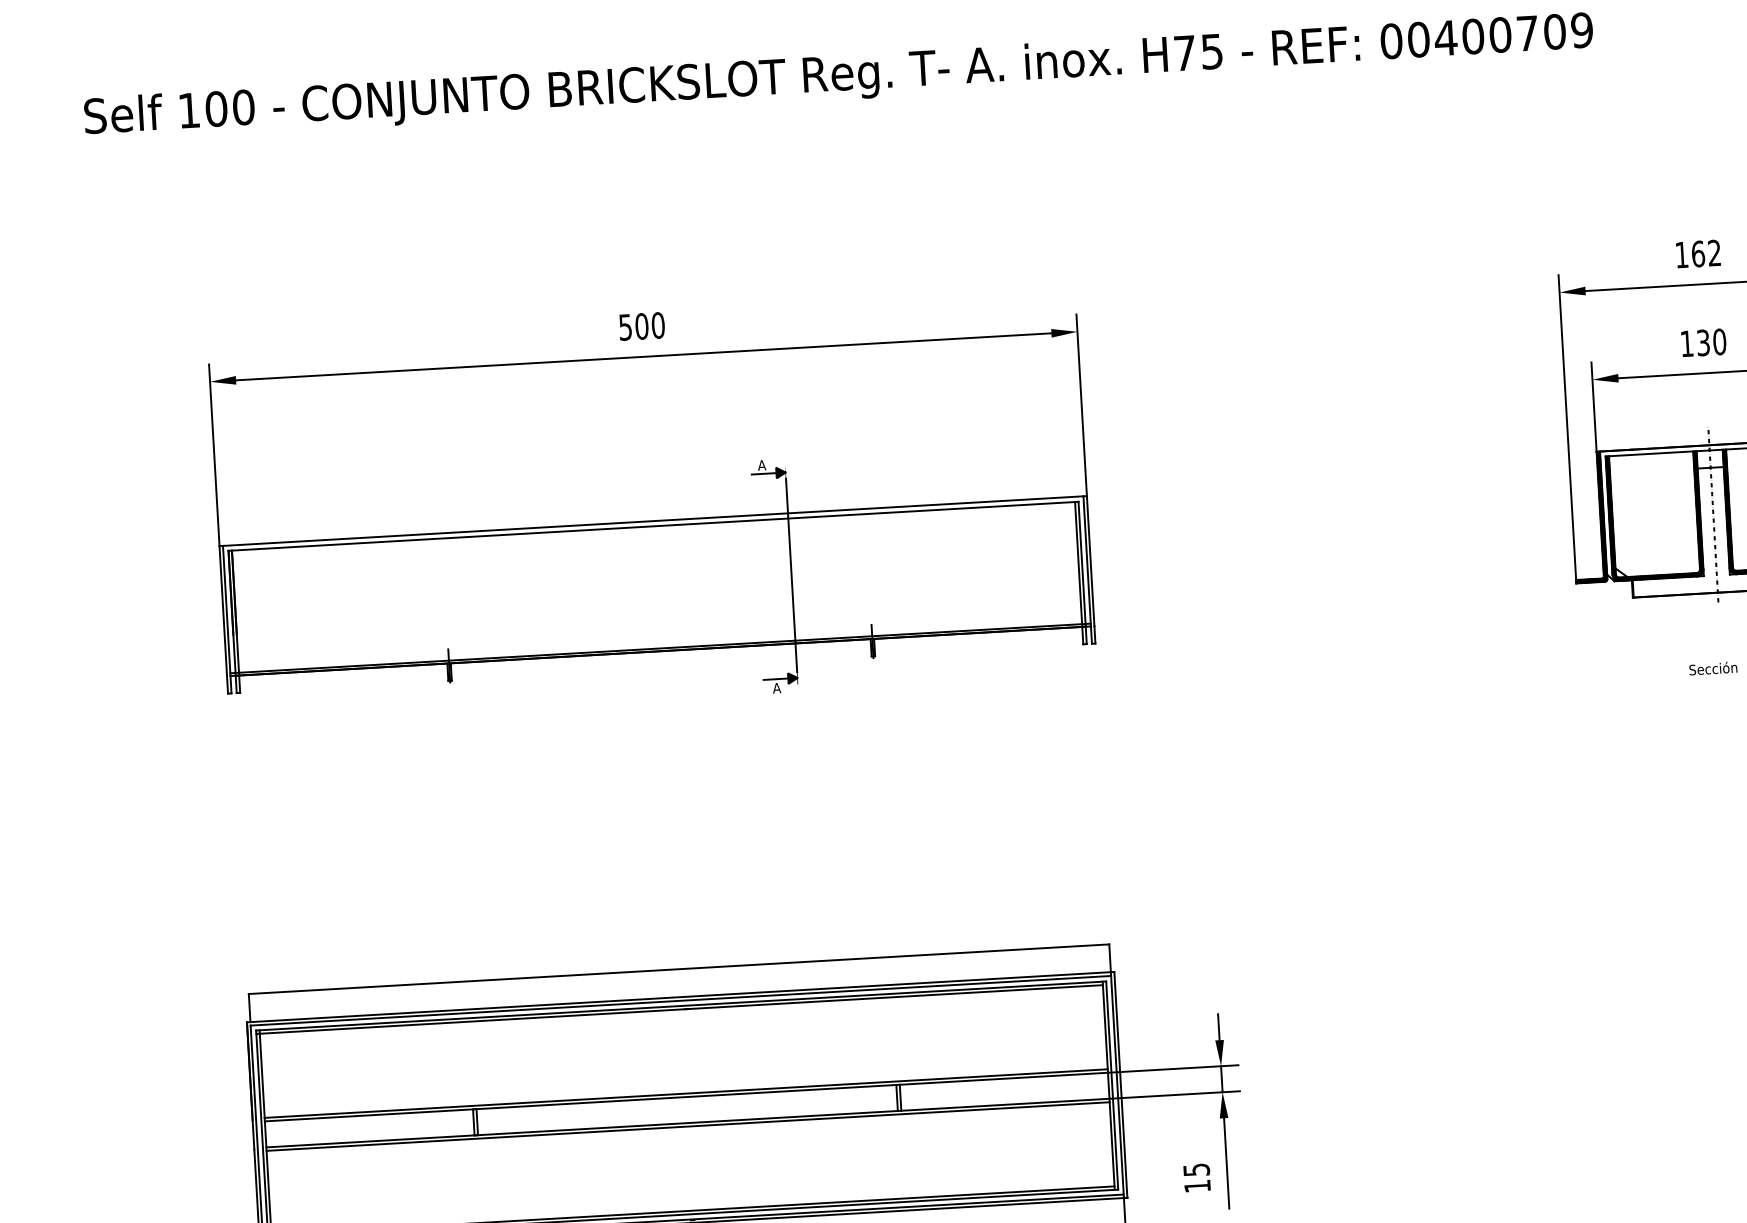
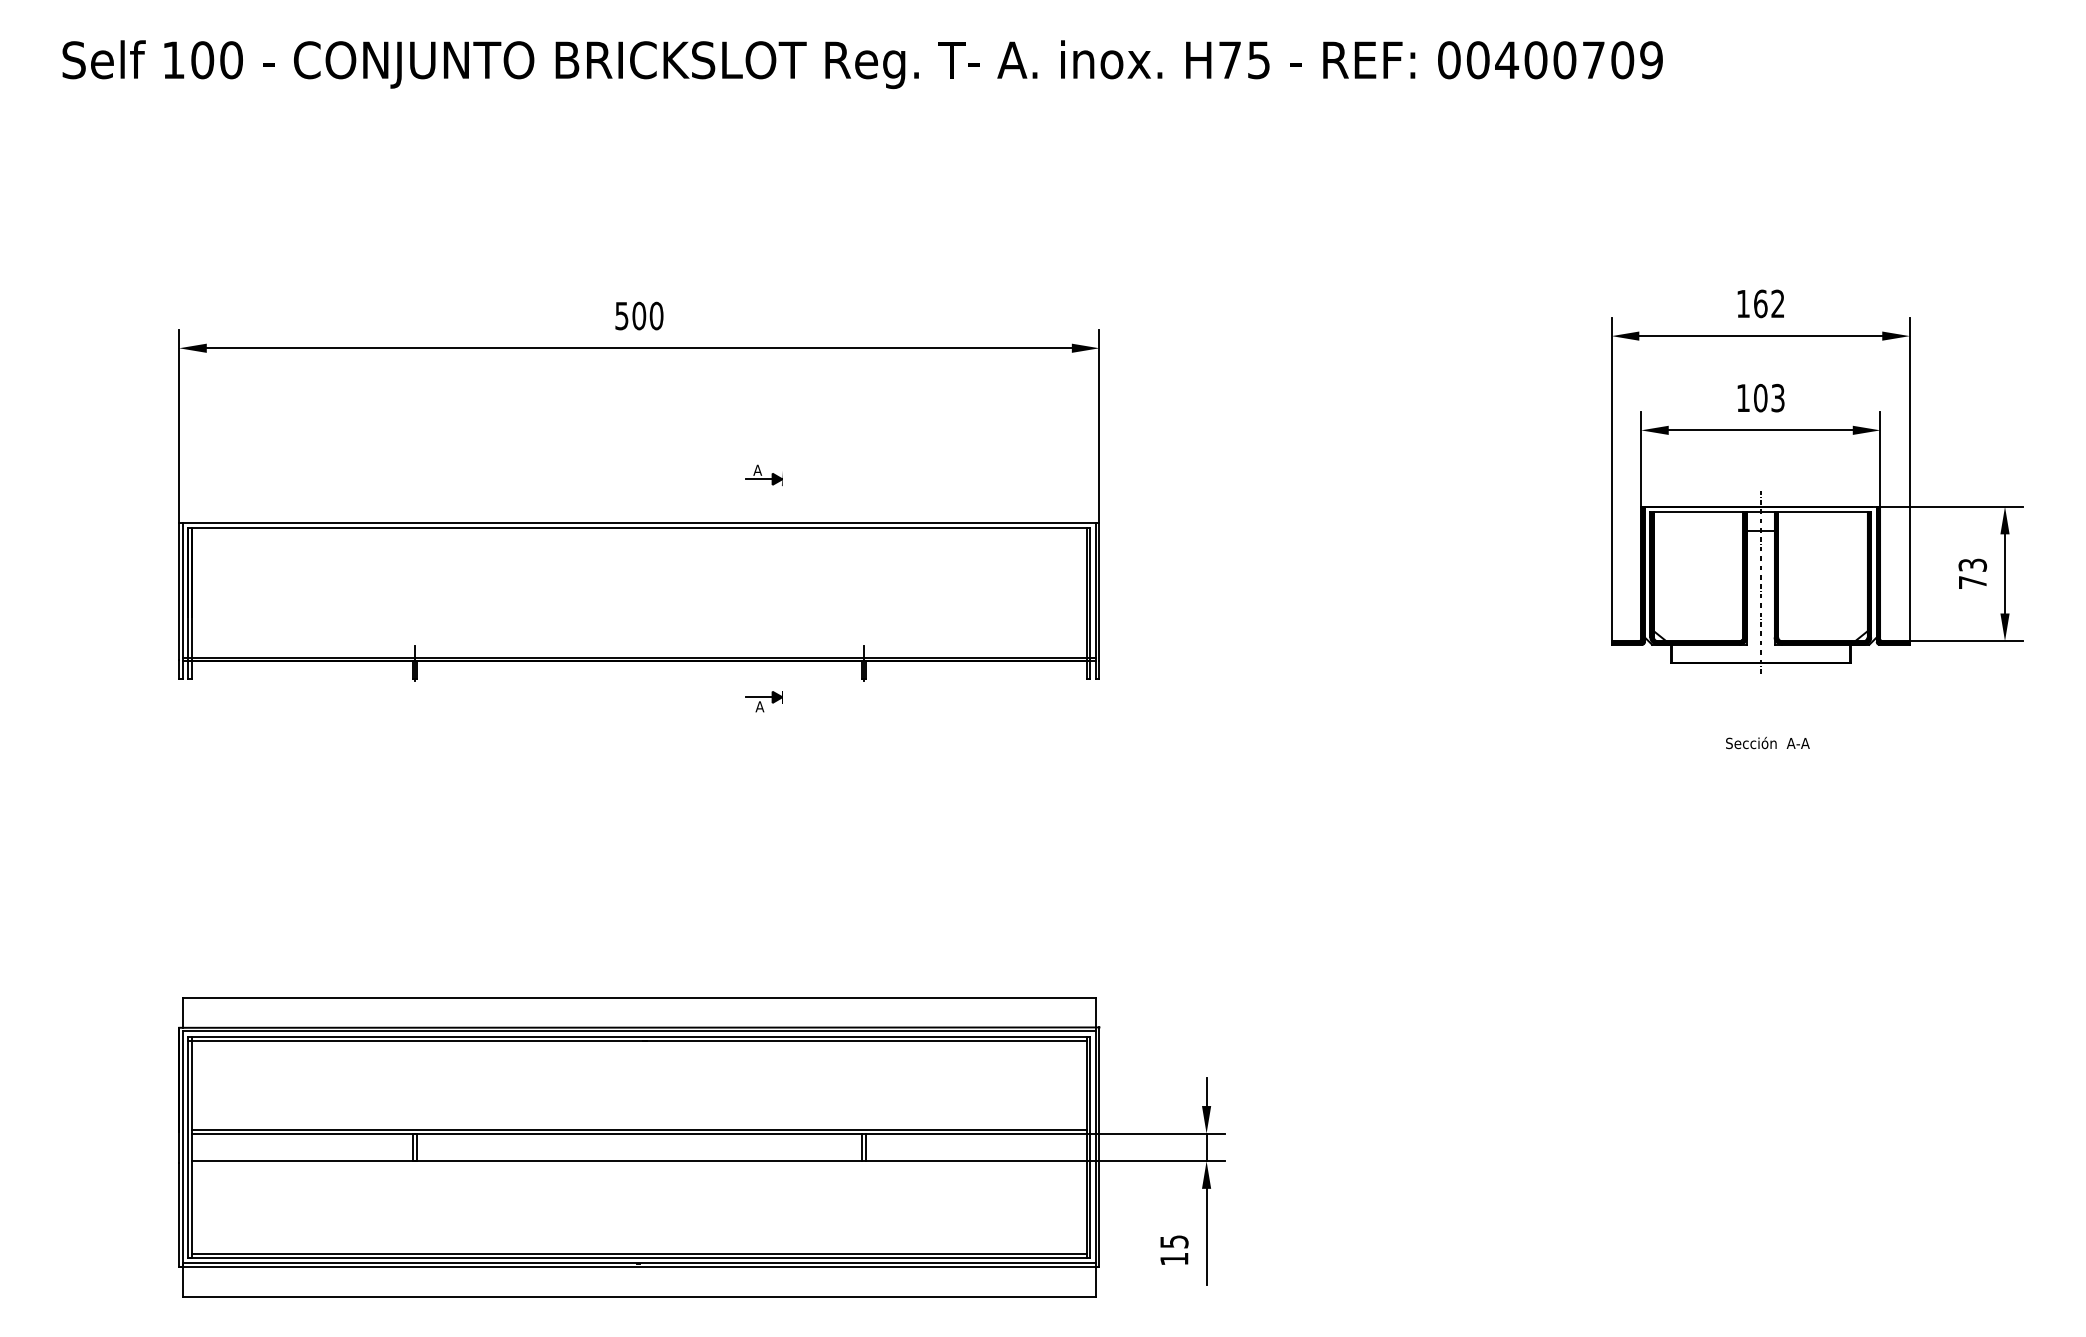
text: (1711, 341) -> (1769, 397), 130 -> 103
line: (791, 575) -> (782, 588), removed
line: (688, 1126) -> (639, 1164), removed

